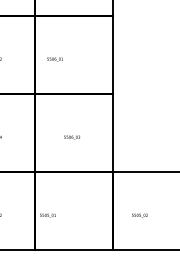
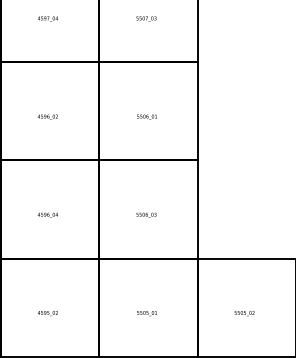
text: (54, 59) -> (146, 116), moved
text: (47, 215) -> (146, 313), moved
text: (139, 215) -> (244, 313), moved

